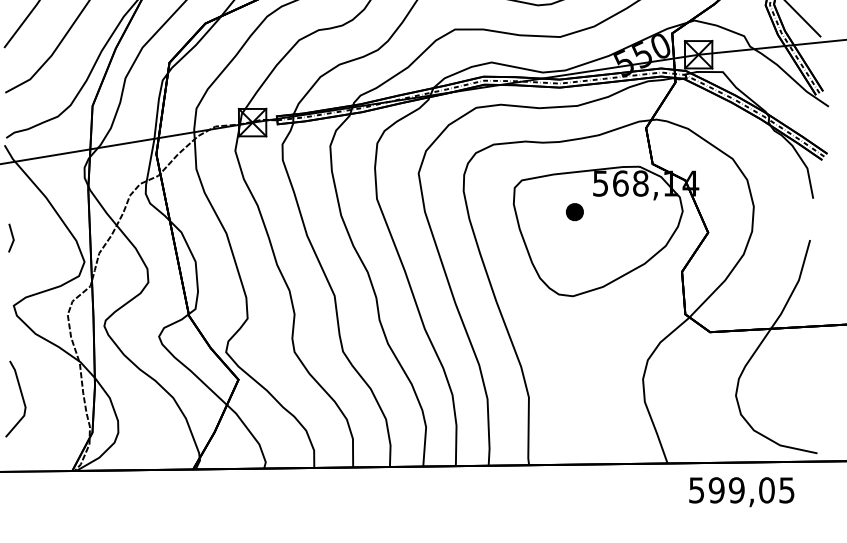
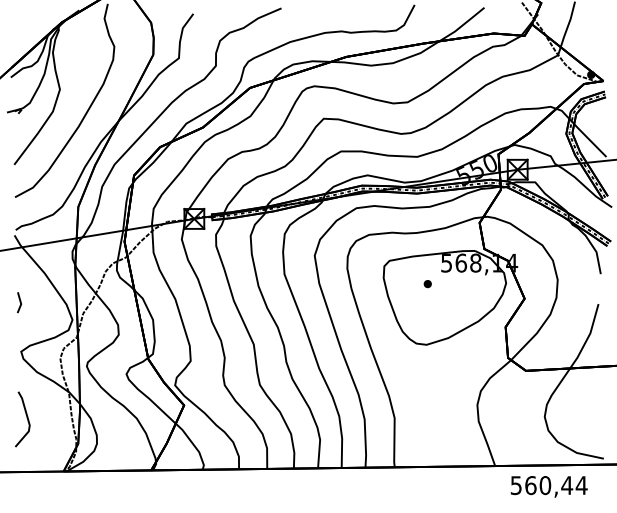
part: (574, 213) -> (427, 284), size x0.62
text: (752, 490) -> (556, 485), 599,05 -> 560,44

